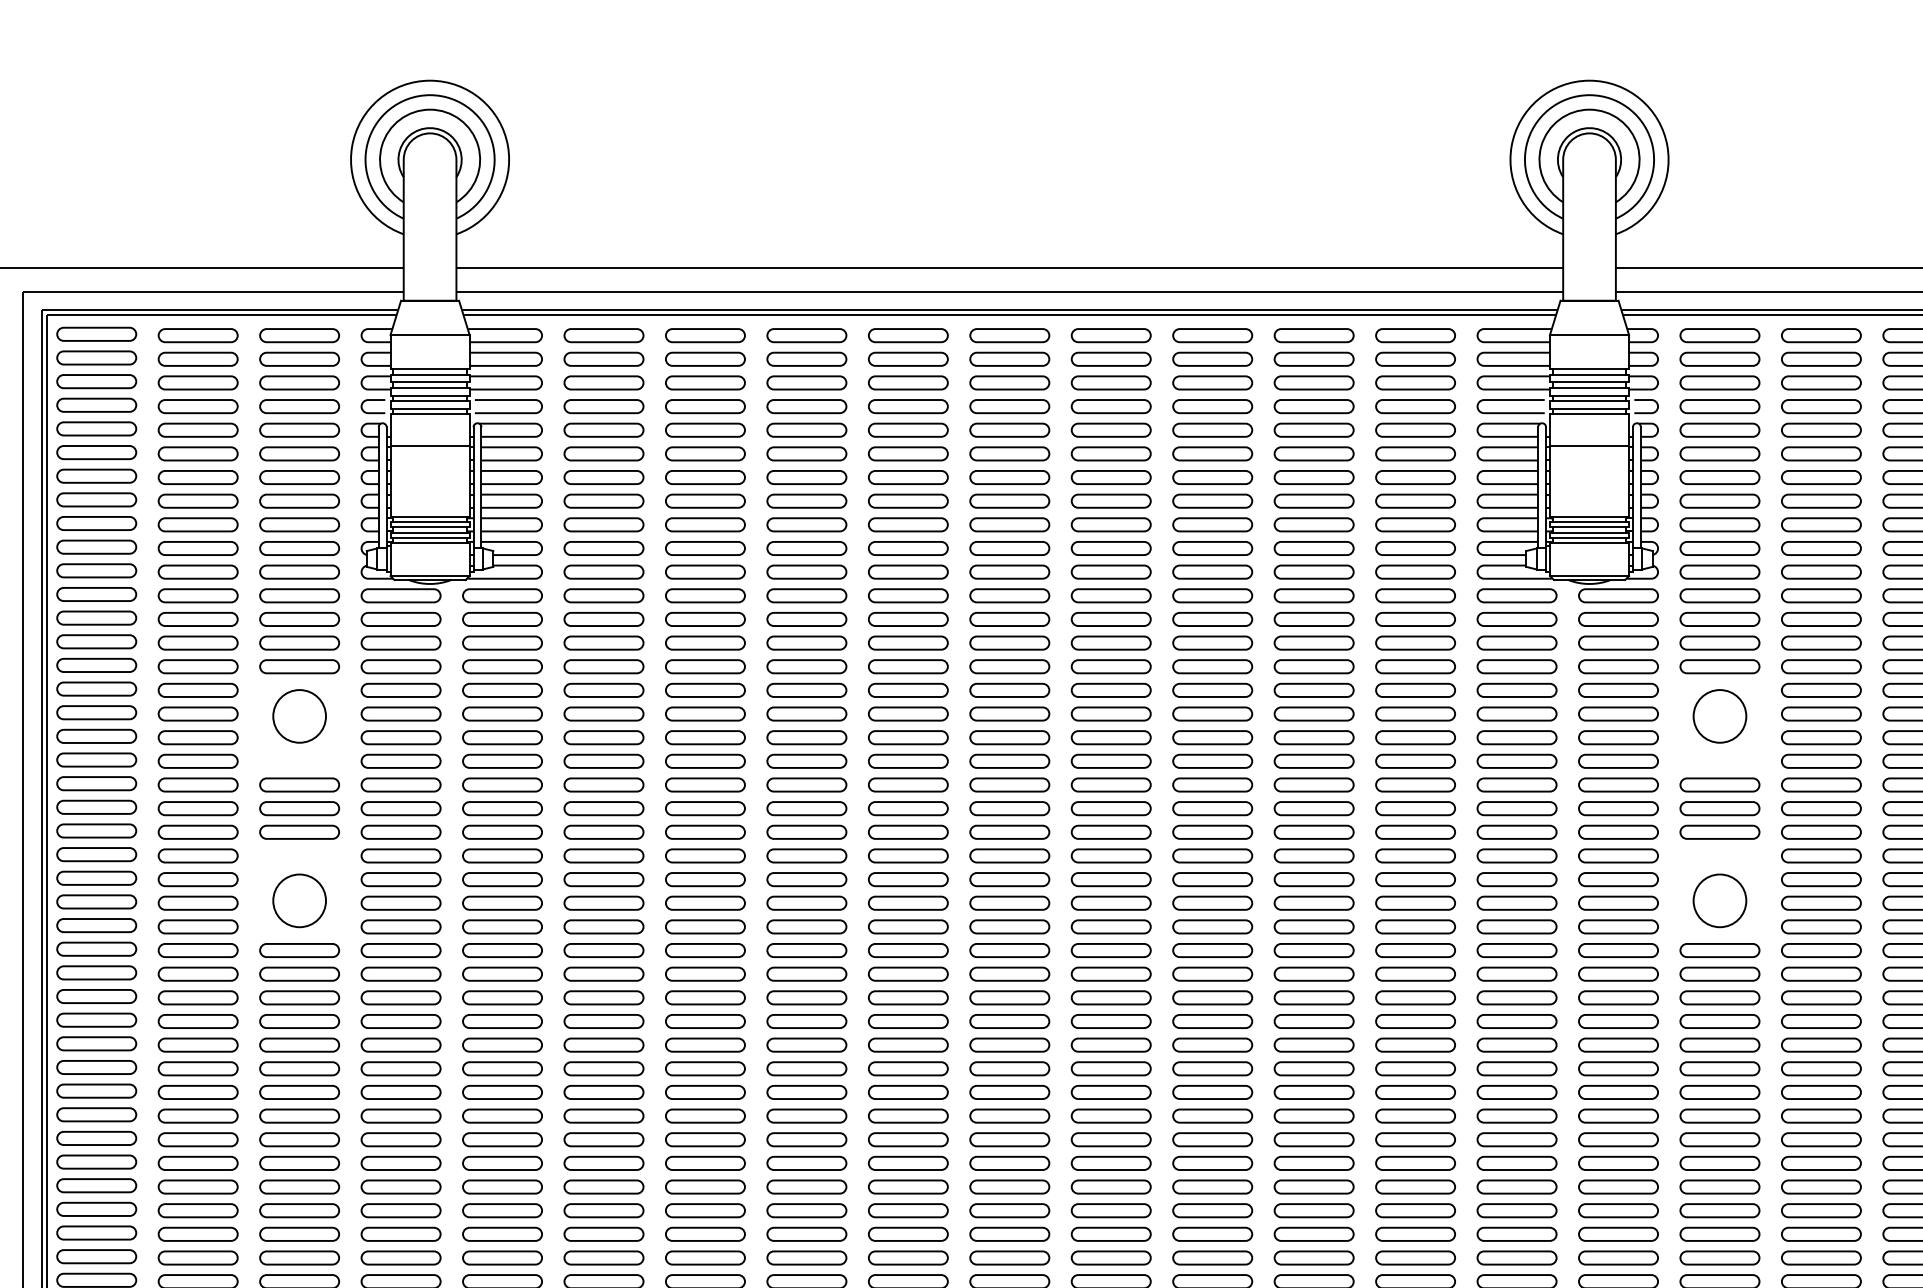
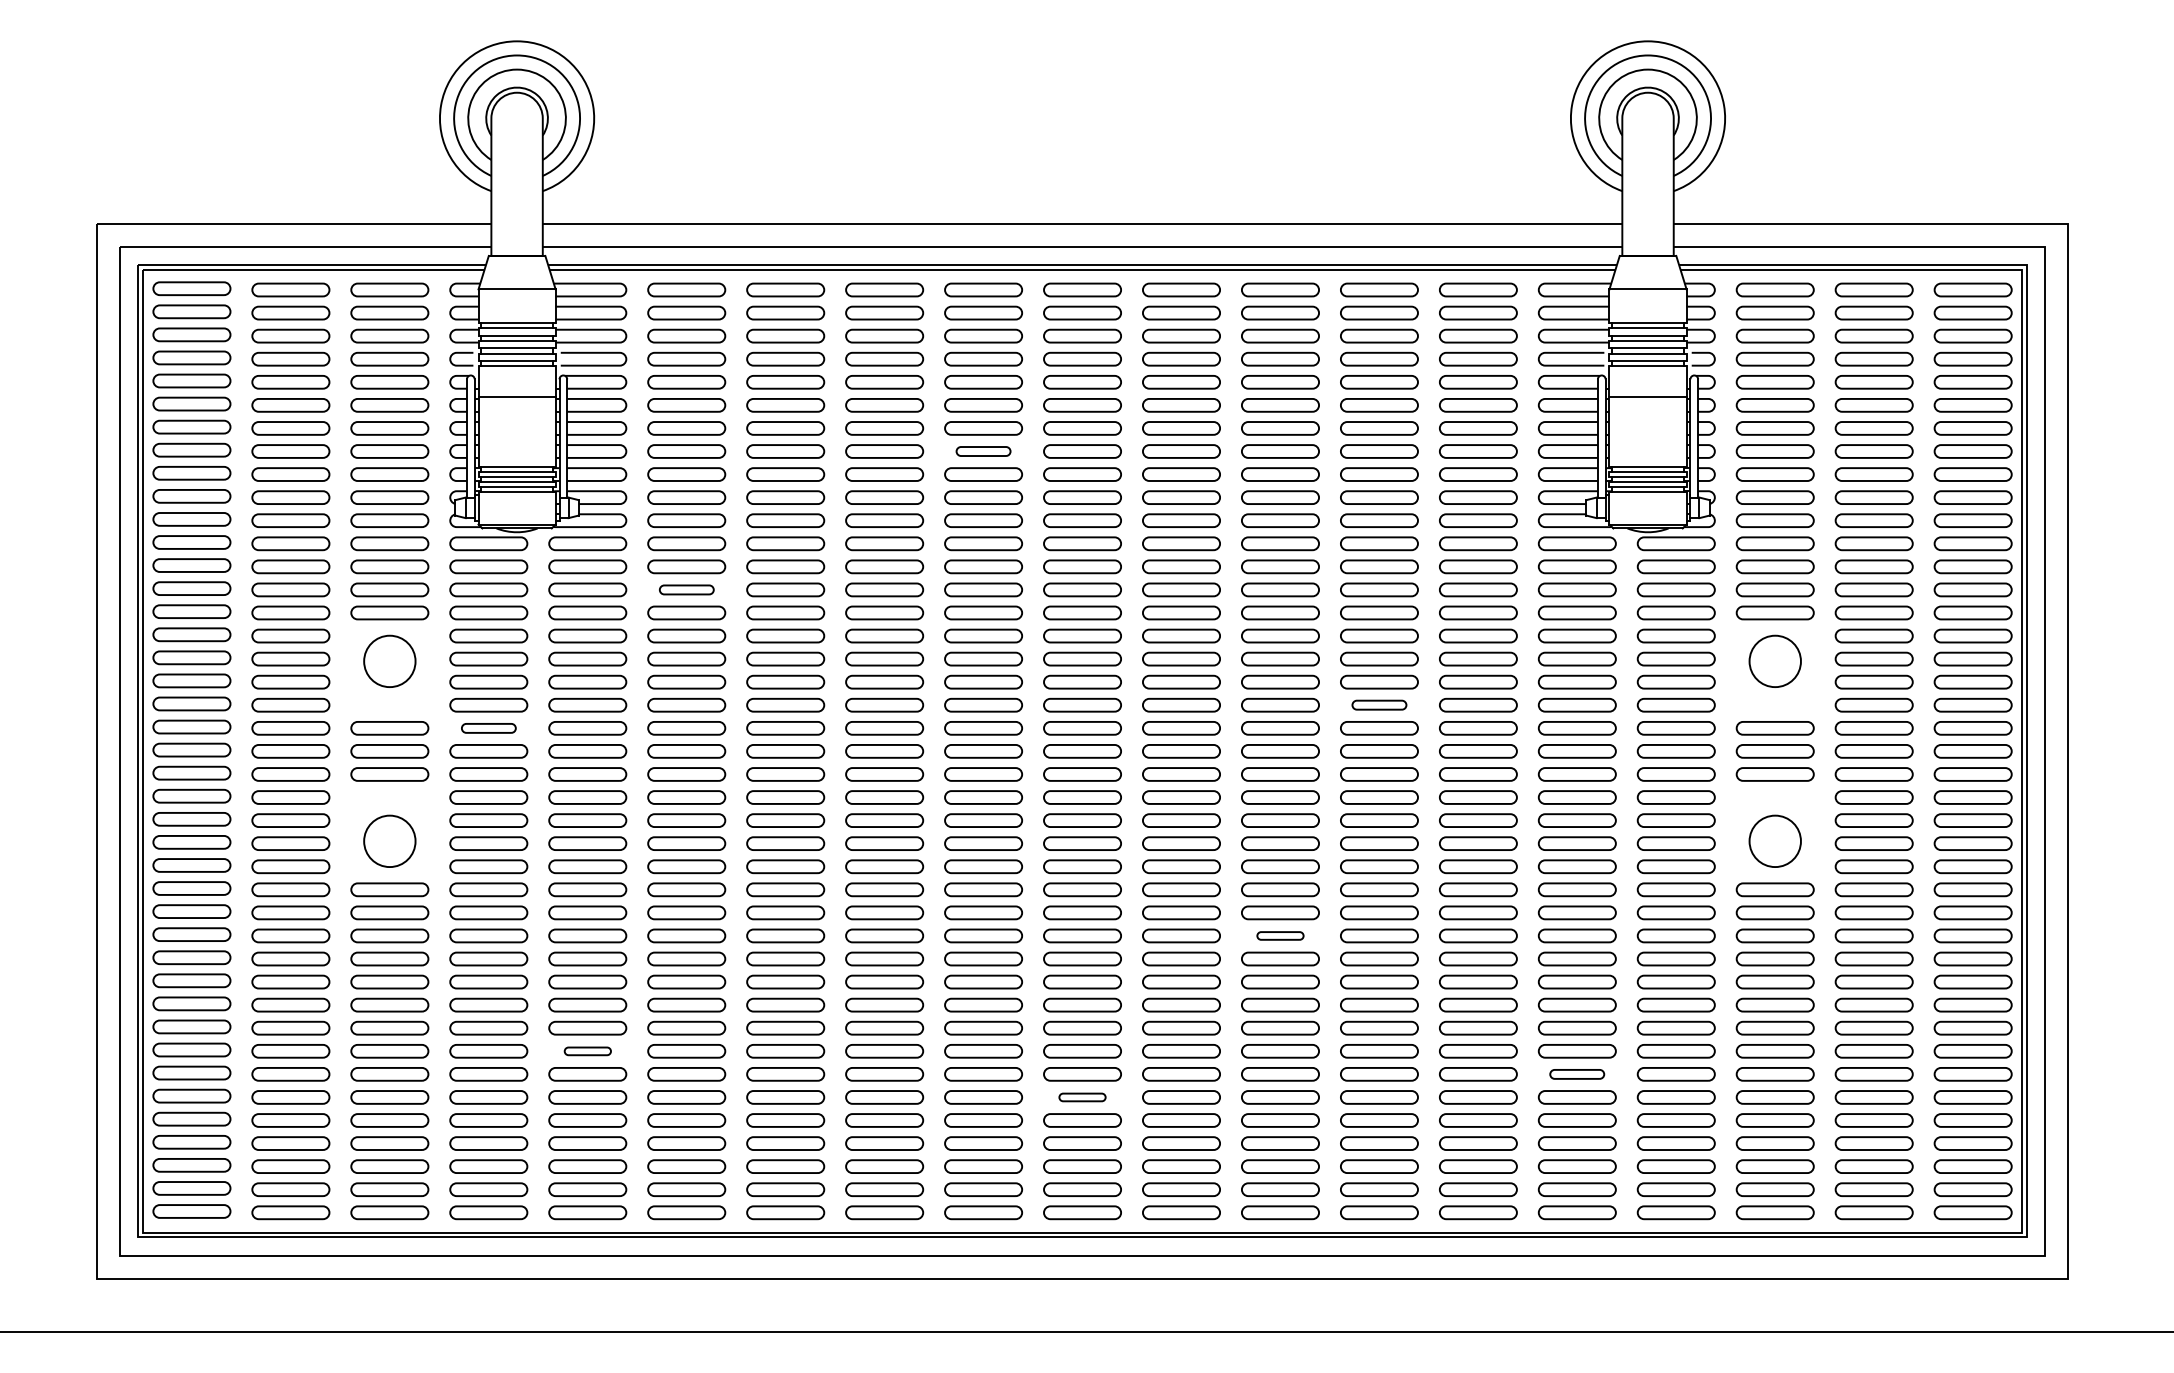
part: (908, 501) -> (983, 451), size x0.7
part: (603, 642) -> (686, 589), size x0.7
part: (1314, 760) -> (1379, 704), size x0.7
part: (400, 785) -> (488, 728), size x0.7
part: (1212, 997) -> (1280, 935), size x0.6
part: (502, 1116) -> (587, 1051), size x0.6
part: (1516, 1139) -> (1576, 1074), size x0.7
part: (1009, 1163) -> (1082, 1097), size x0.6

